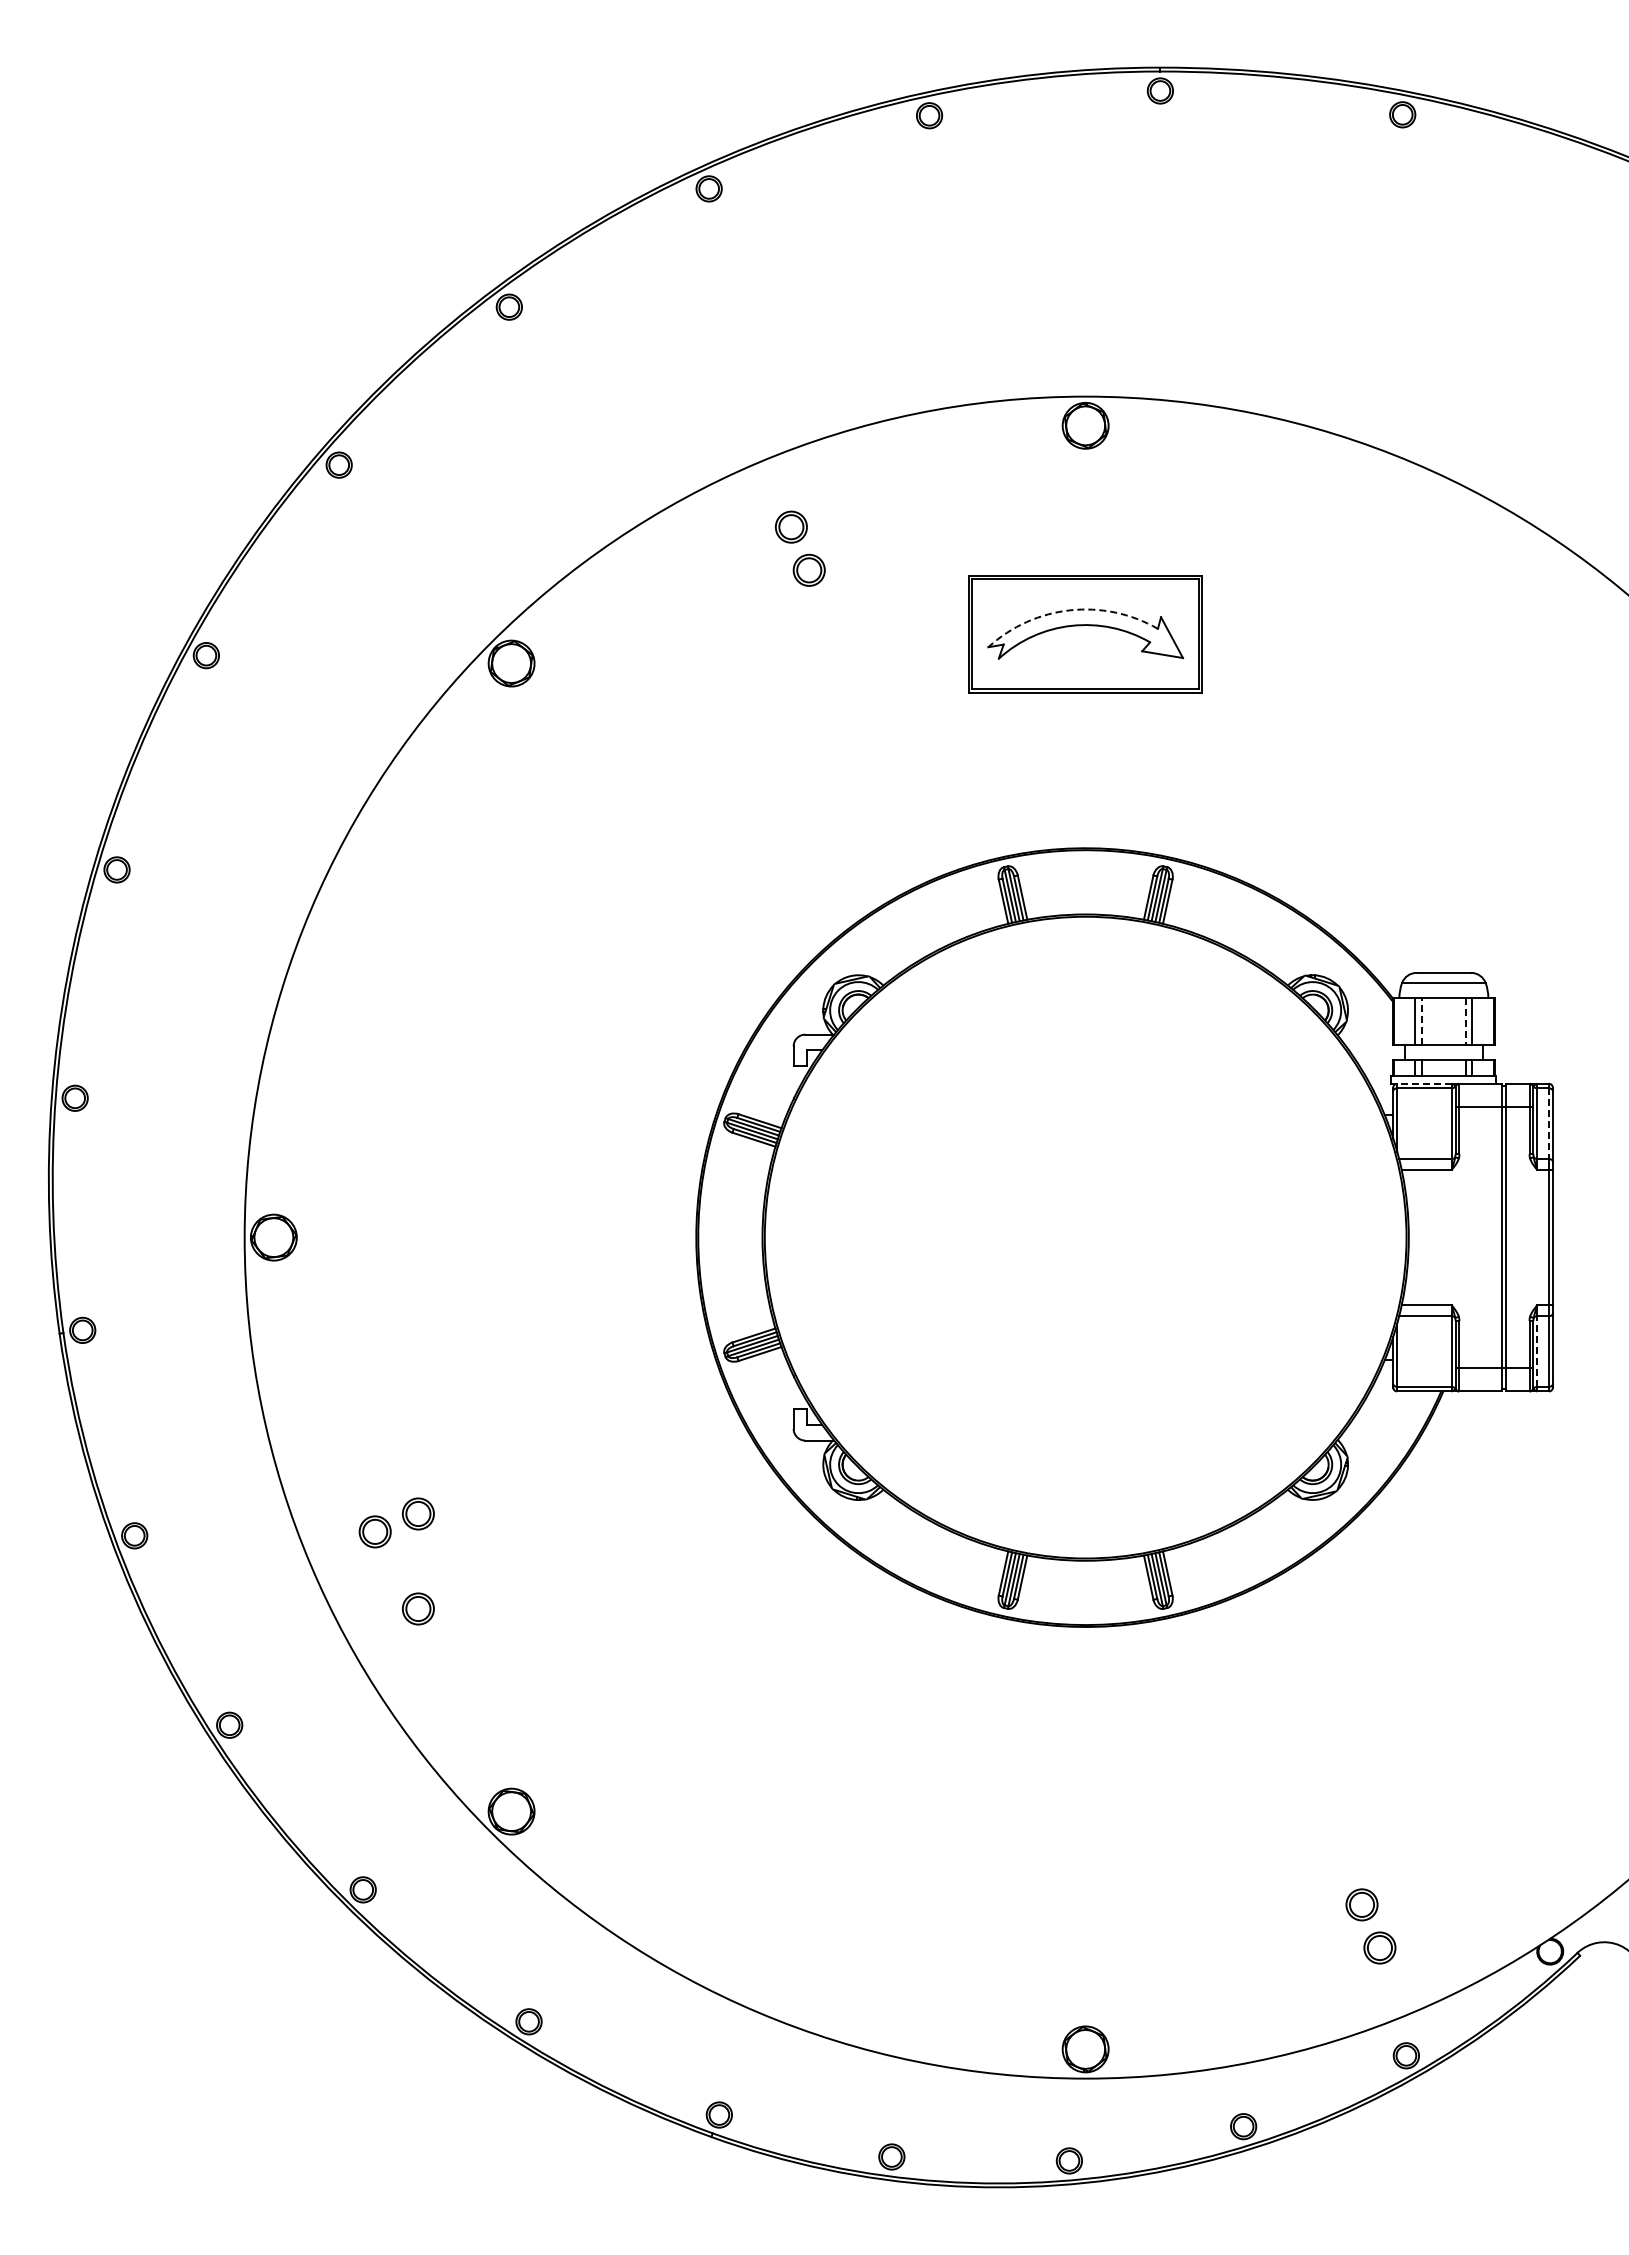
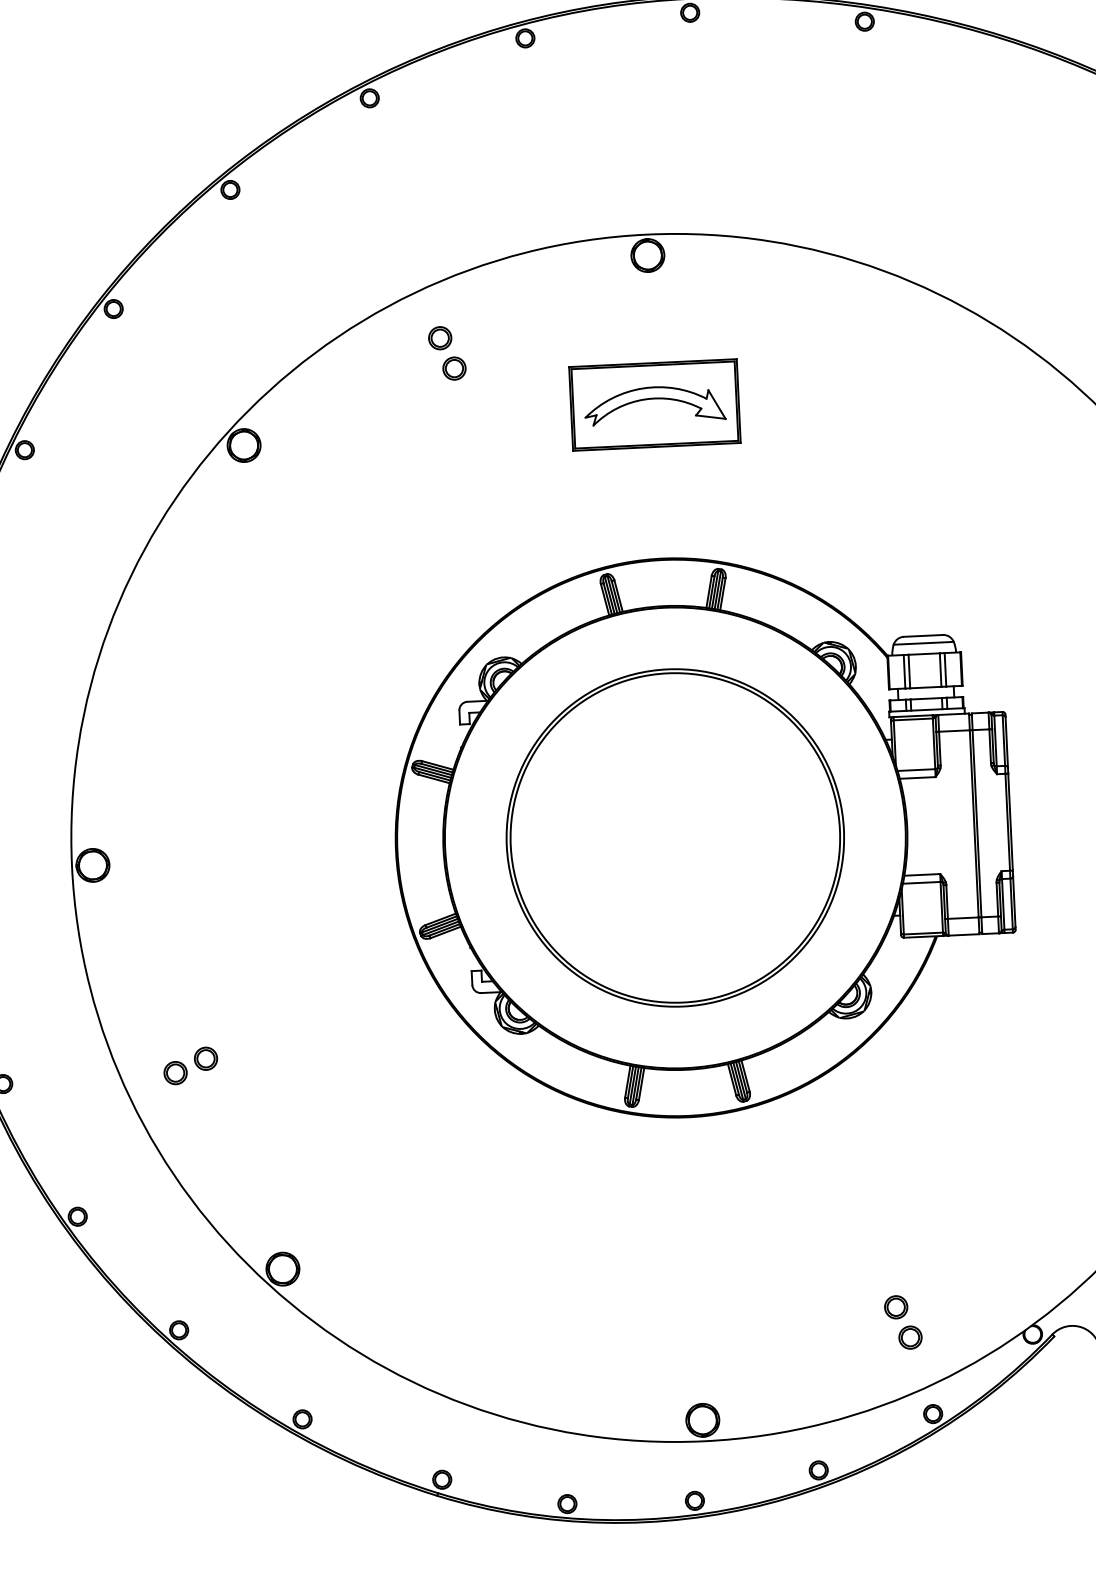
arc: (1070, 610) -> (643, 388), dashed -> solid
line: (1422, 1021) -> (909, 671), dashed -> solid
line: (1465, 1022) -> (940, 670), dashed -> solid
line: (1423, 1083) -> (912, 715), dashed -> solid
line: (1548, 1124) -> (1003, 741), dashed -> solid
part: (1085, 1237) -> (675, 837), added
line: (1537, 1351) -> (1003, 904), dashed -> solid
part: (418, 1608) -> (209, 1126), removed

